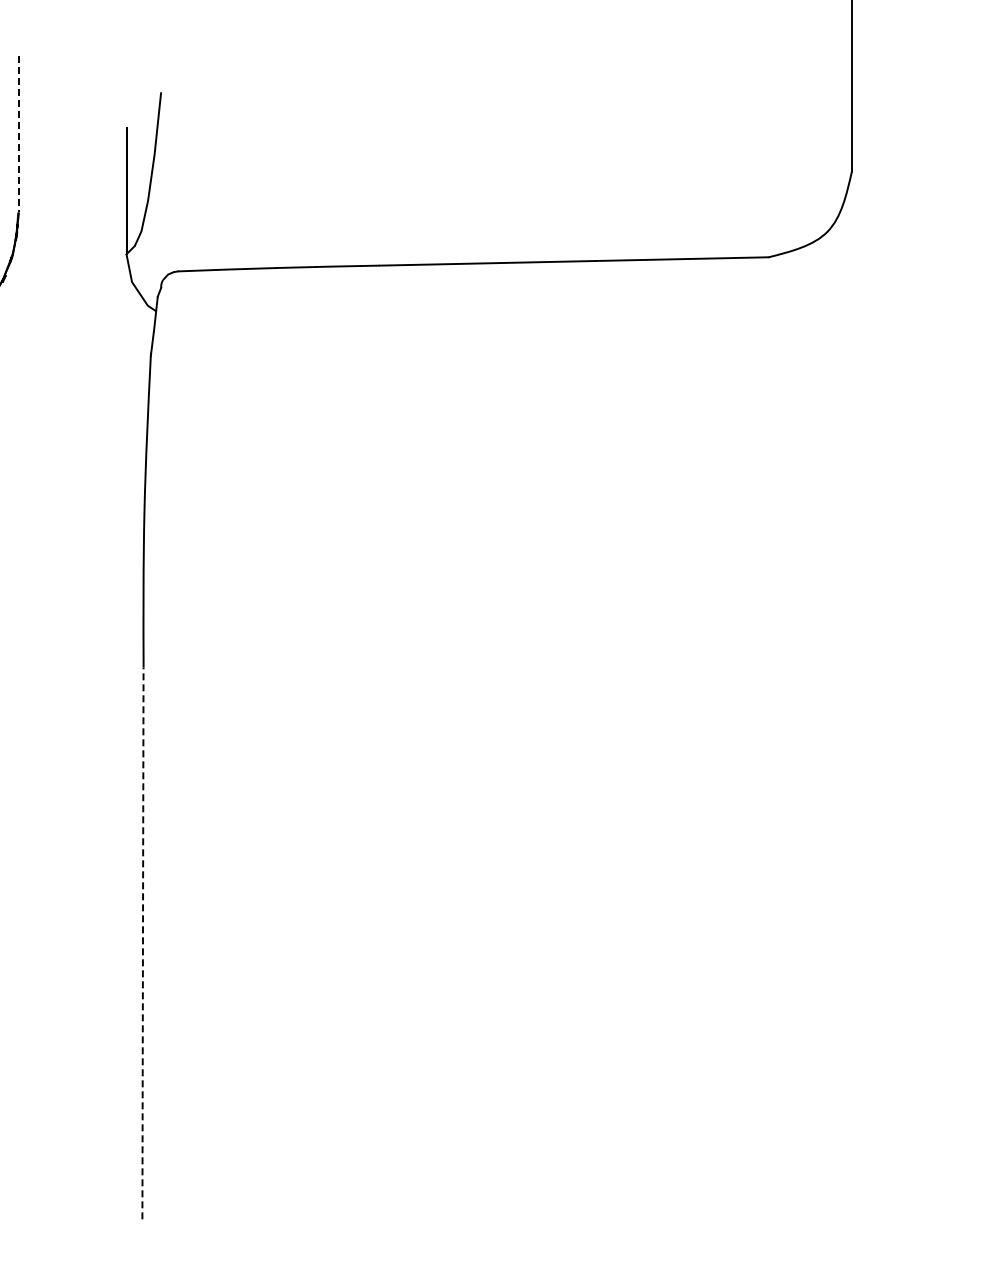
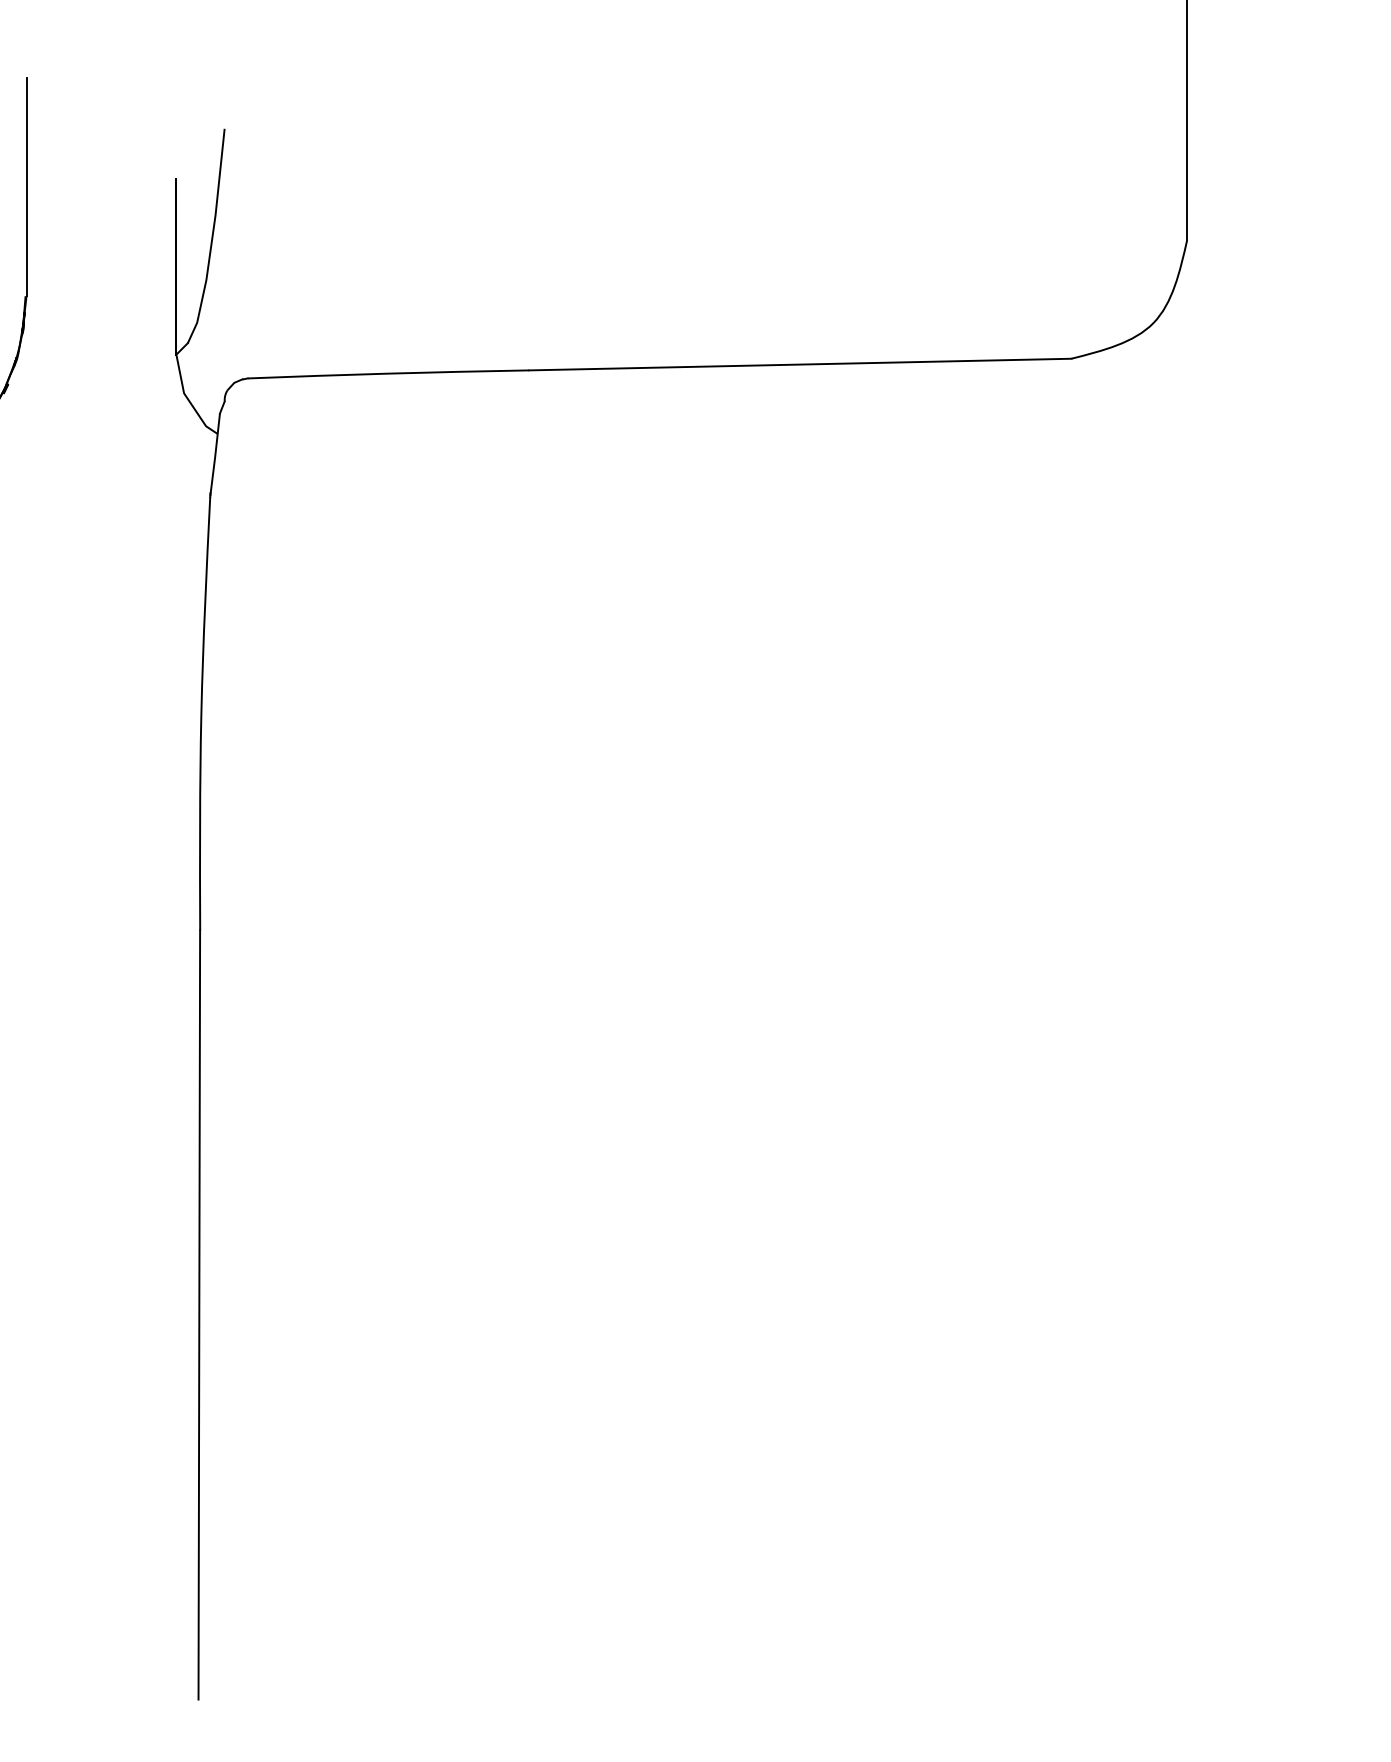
line: (19, 134) -> (27, 187), dashed -> solid
line: (142, 943) -> (198, 1315), dashed -> solid

